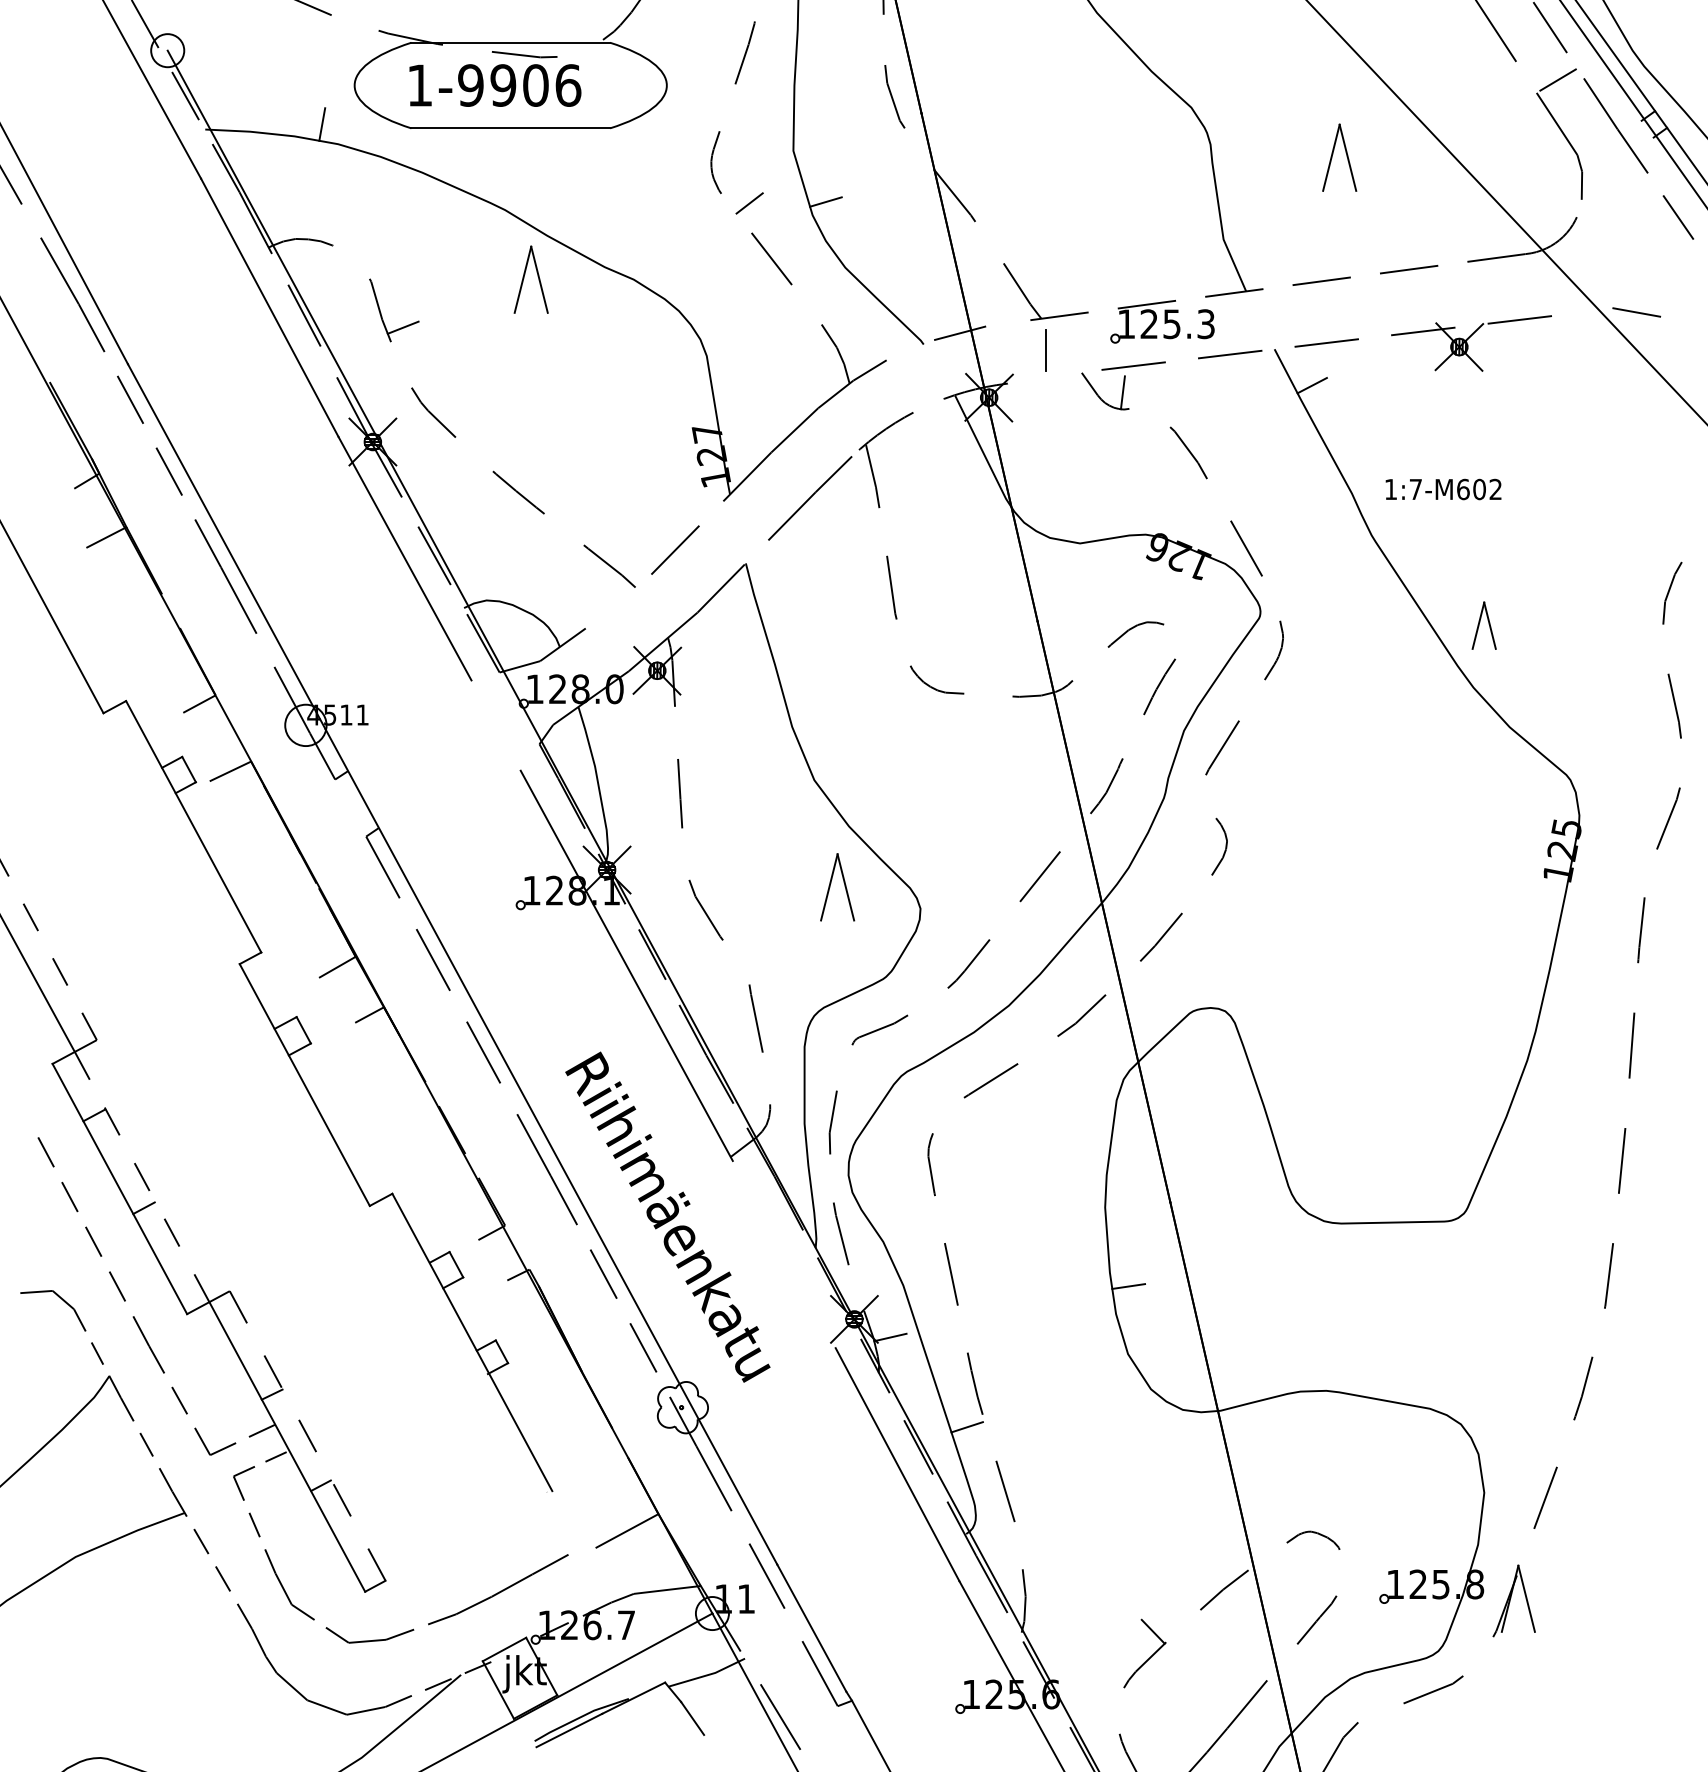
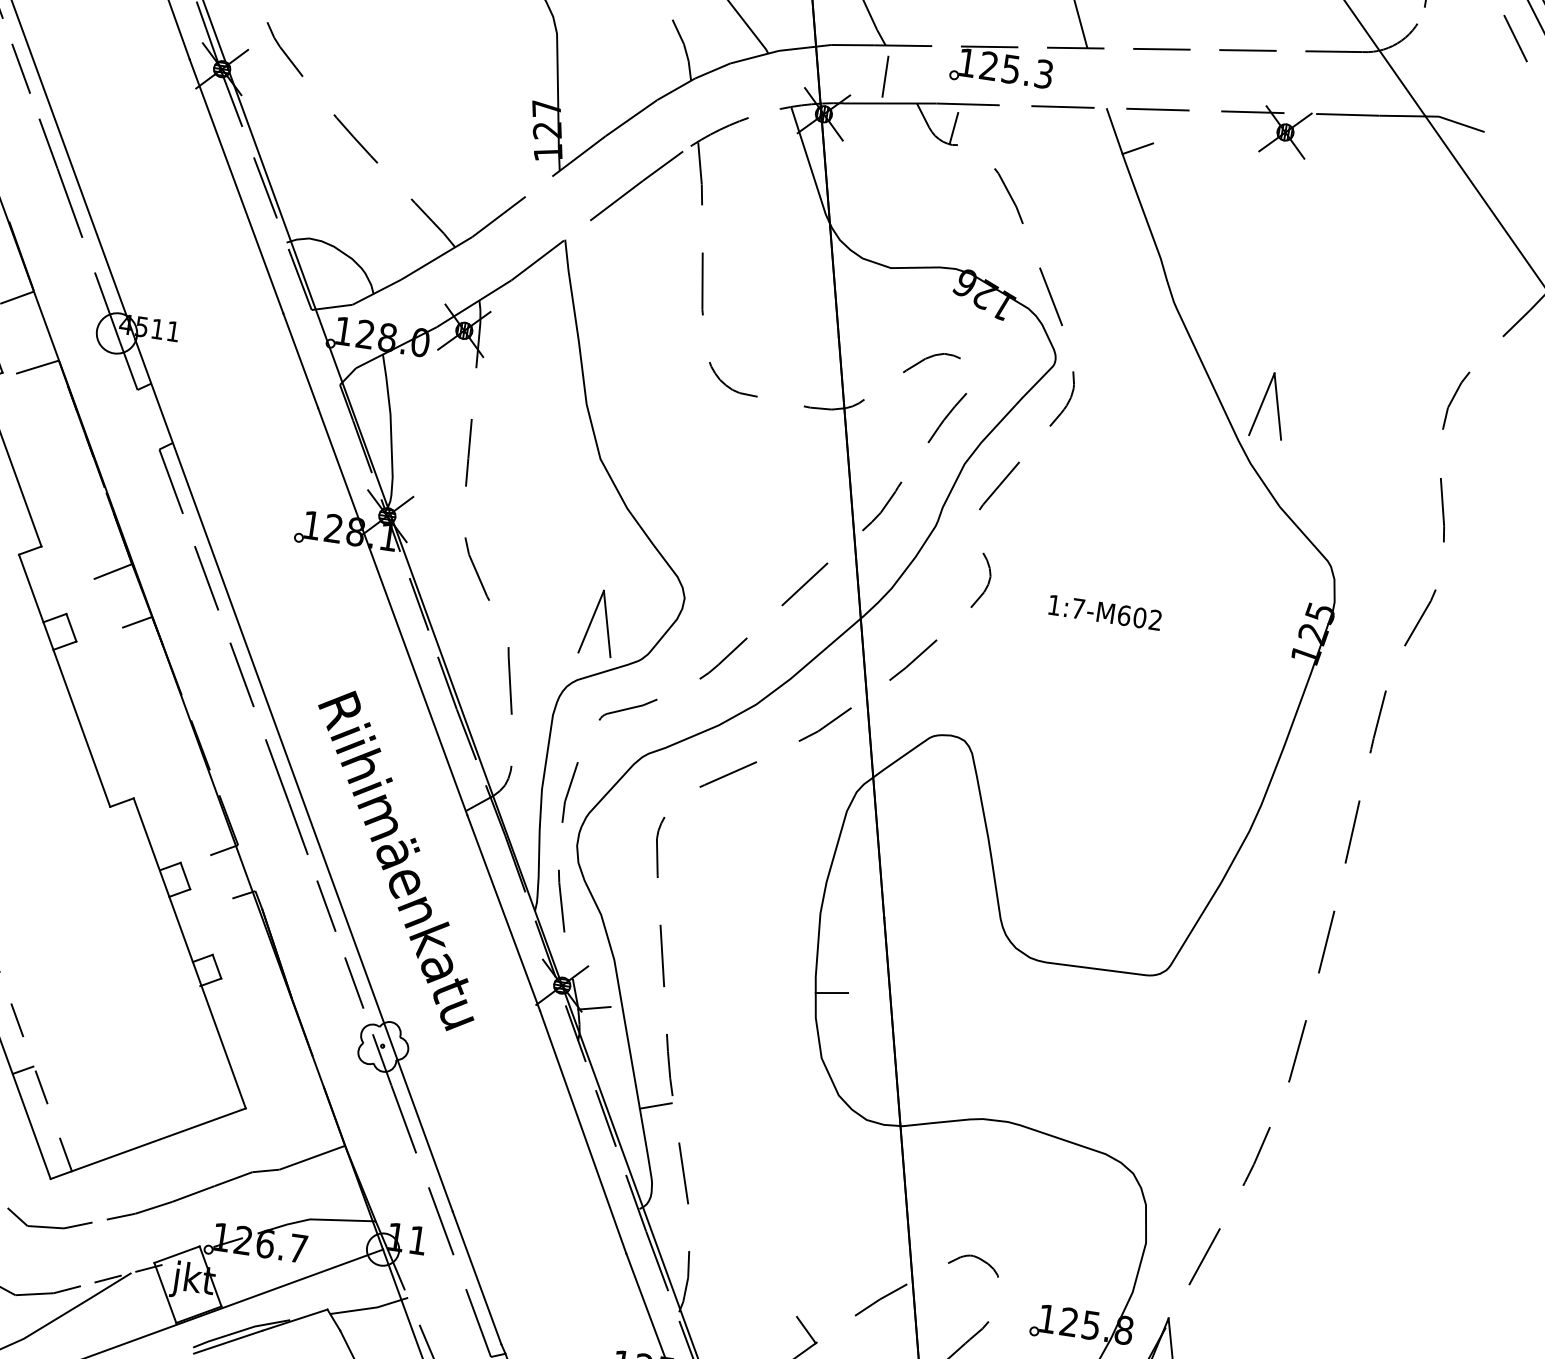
line: (1582, 312) -> (1409, 116), added
line: (1008, 323) -> (853, 45), added
line: (910, 350) -> (754, 57), added
line: (1054, 376) -> (890, 103), added
text: (1443, 489) -> (1105, 612), moved
line: (618, 601) -> (436, 258), added
part: (1483, 625) -> (1269, 404), size x1.43
line: (495, 725) -> (300, 360), added
part: (830, 887) -> (592, 621), moved
line: (783, 1254) -> (502, 912), added
line: (468, 1535) -> (158, 1139), added
line: (581, 1551) -> (265, 1170), added

